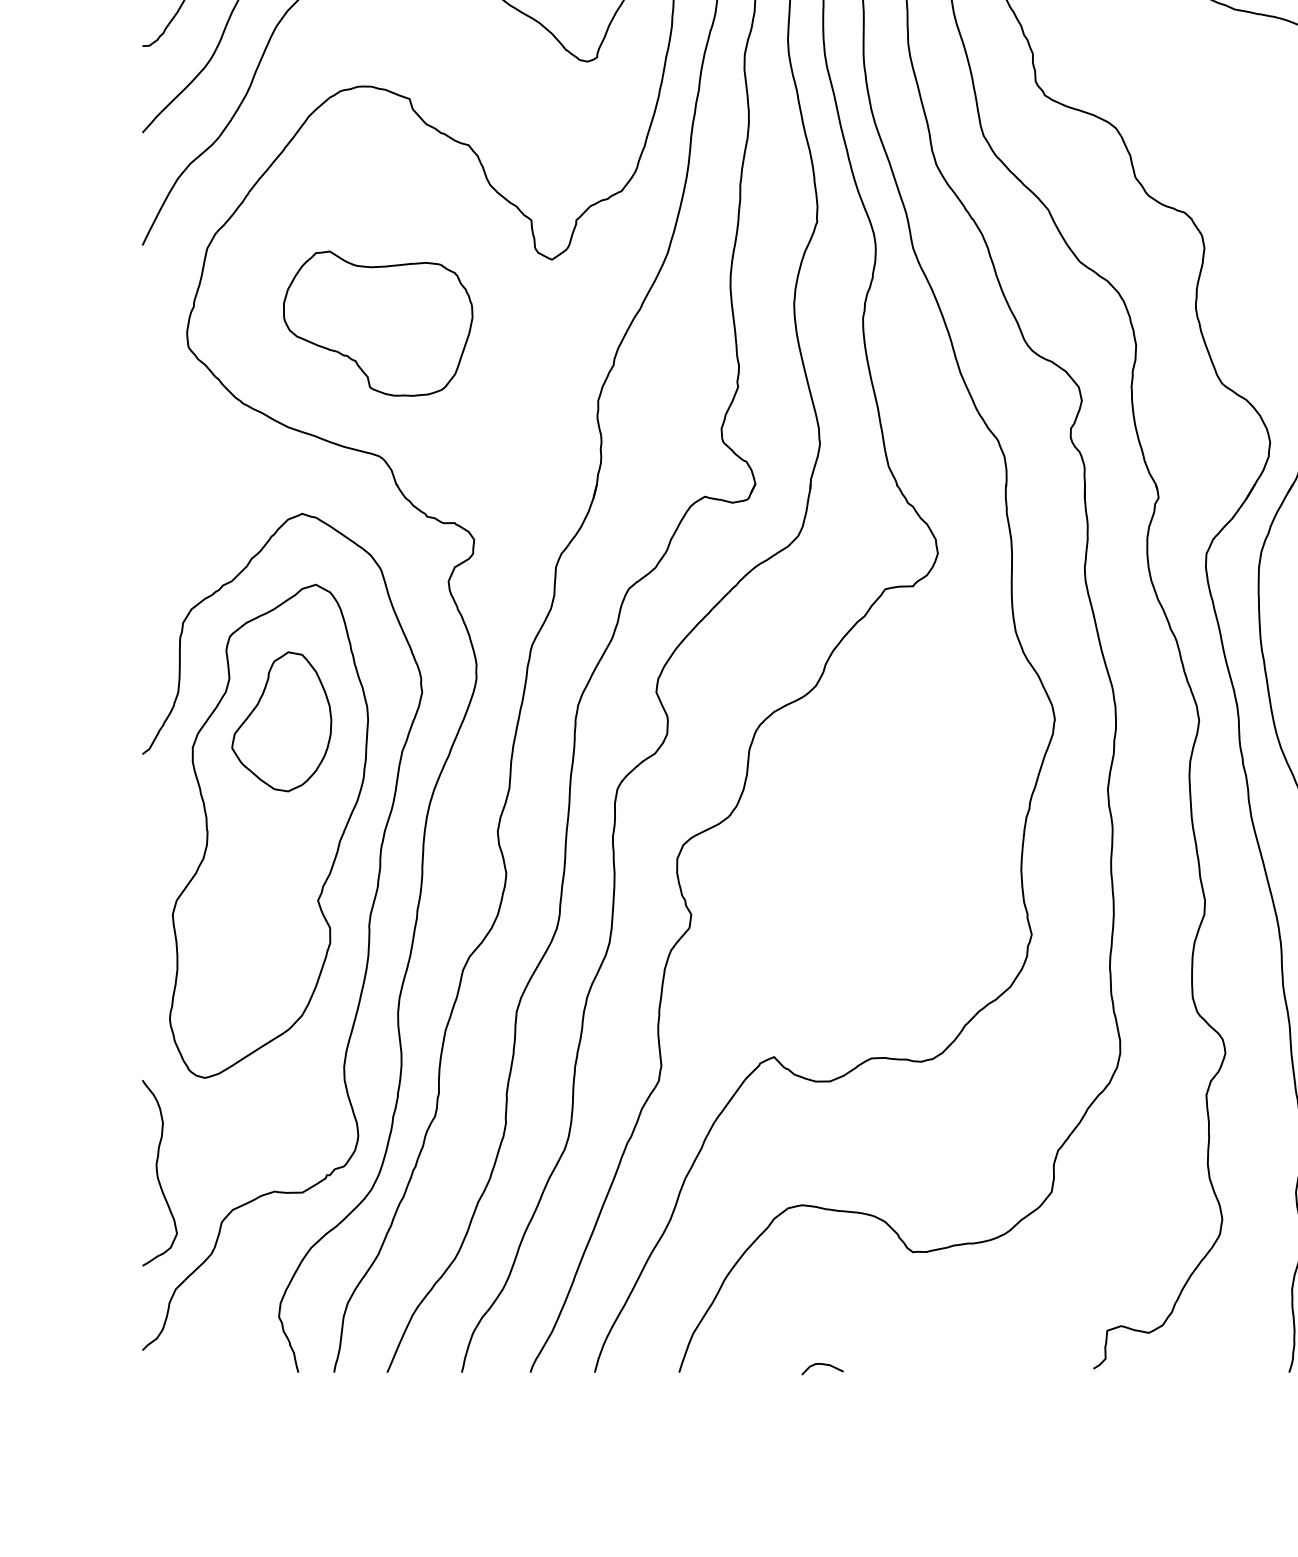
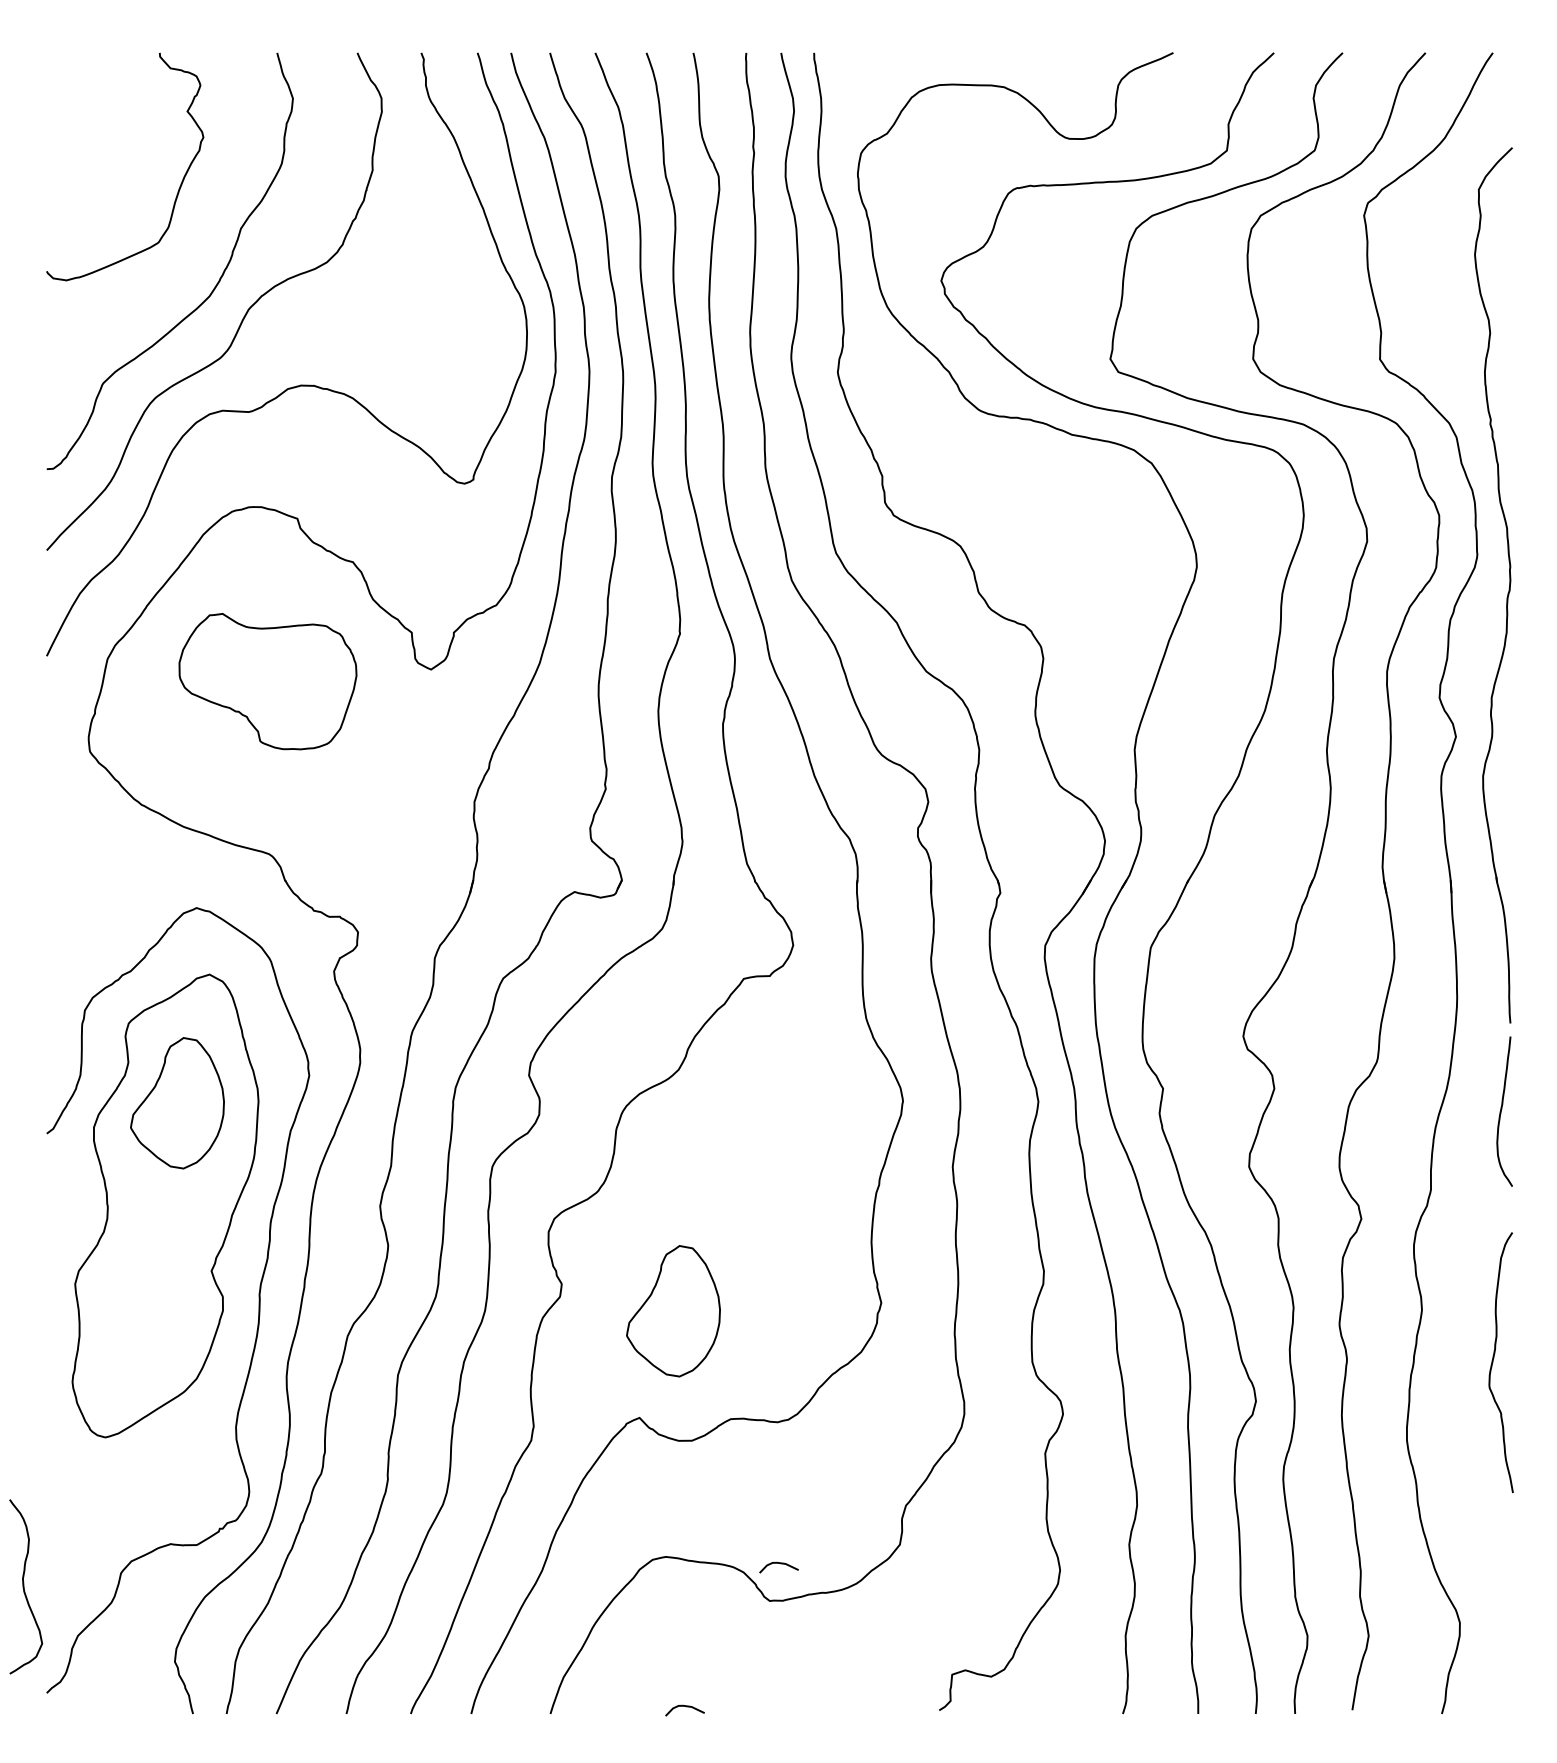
part: (377, 323) -> (267, 681), moved
part: (810, 943) -> (673, 1311), added
curve: (158, 1172) -> (24, 1586), moved
curve: (924, 1213) -> (780, 1564), added

